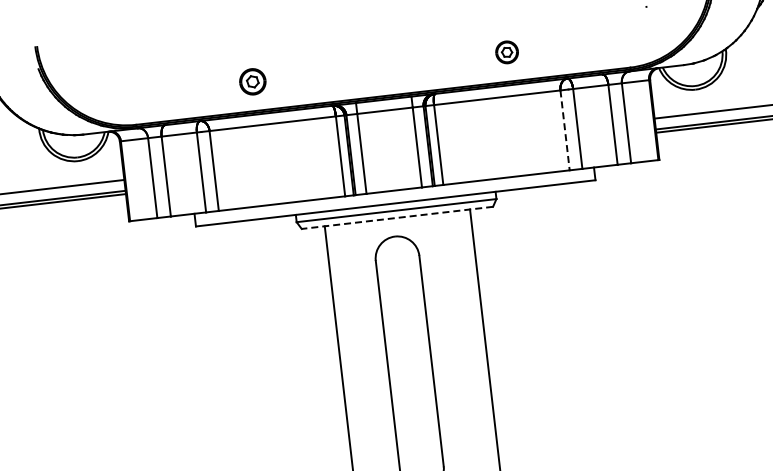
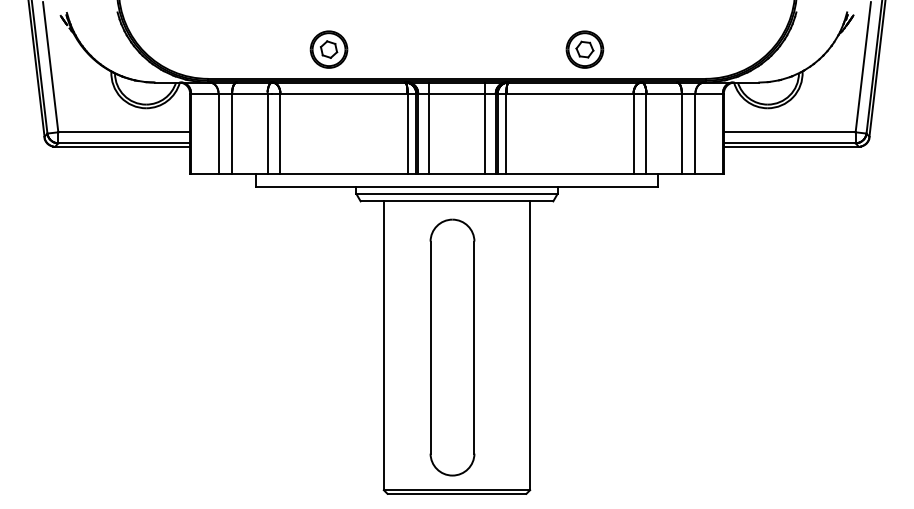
part: (506, 52) -> (584, 49), size x1.67
part: (252, 81) -> (328, 49), size x1.43
line: (565, 131) -> (633, 134), dashed -> solid
line: (396, 218) -> (456, 201), dashed -> solid

